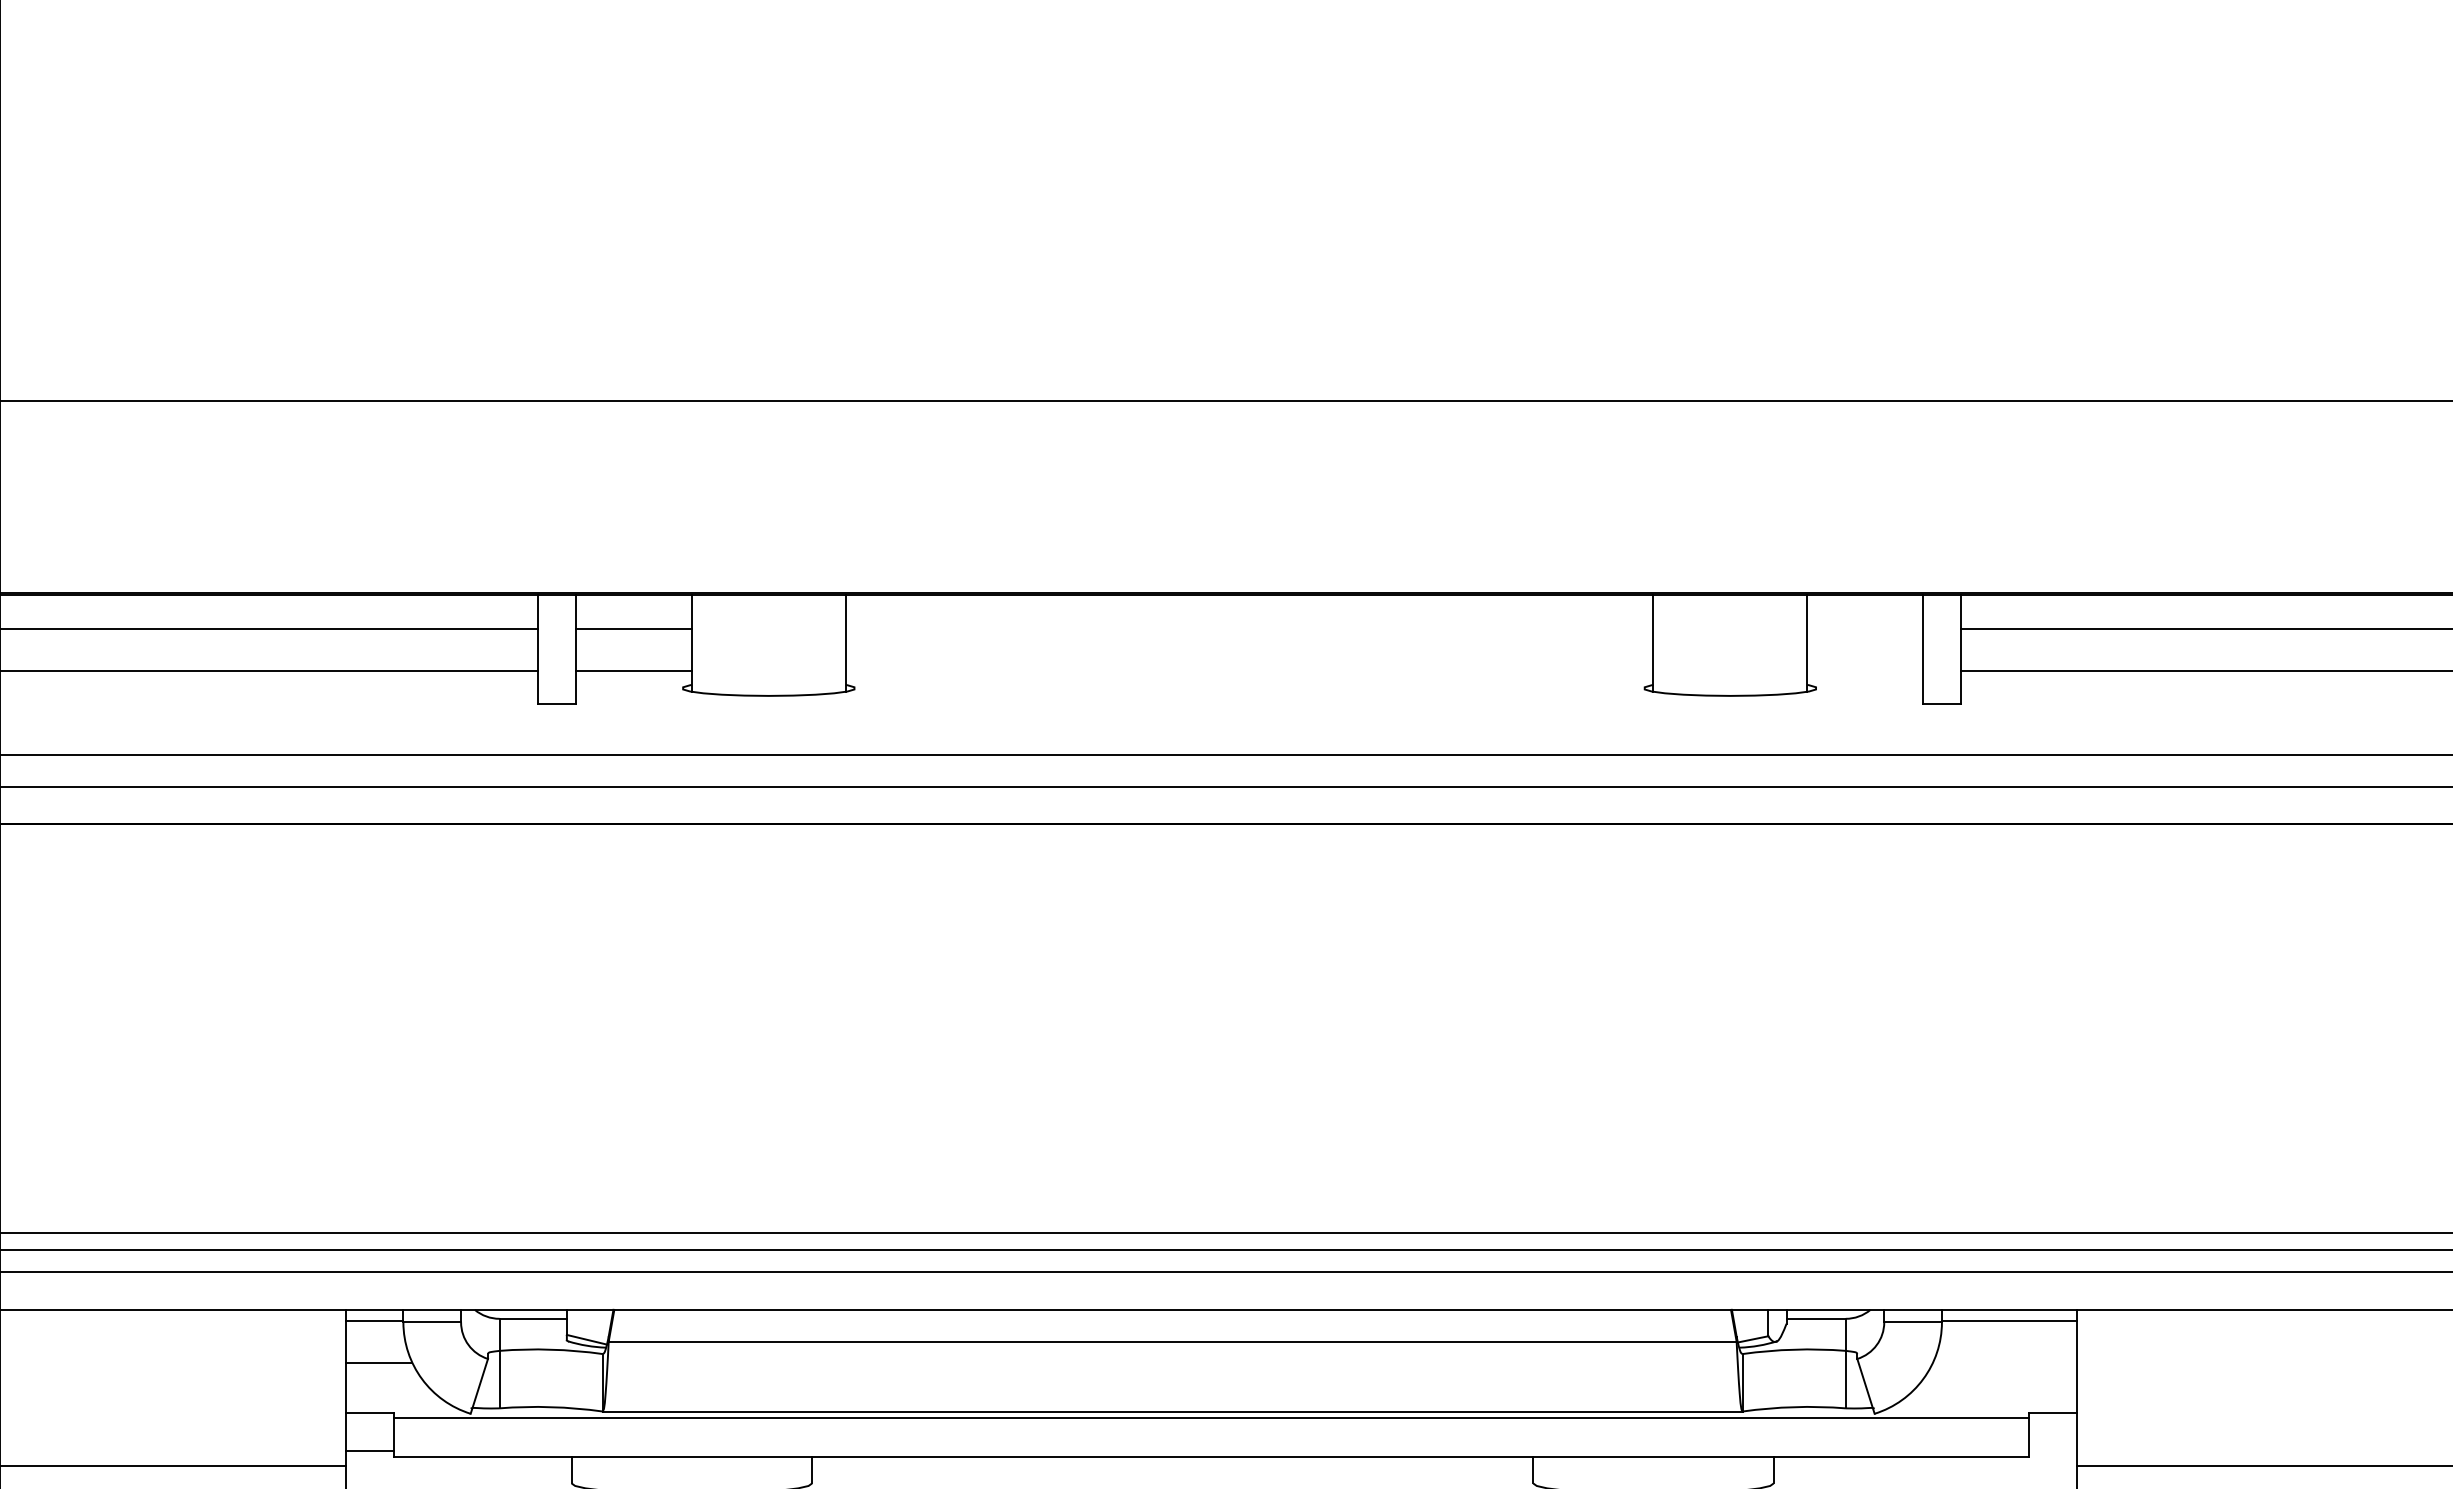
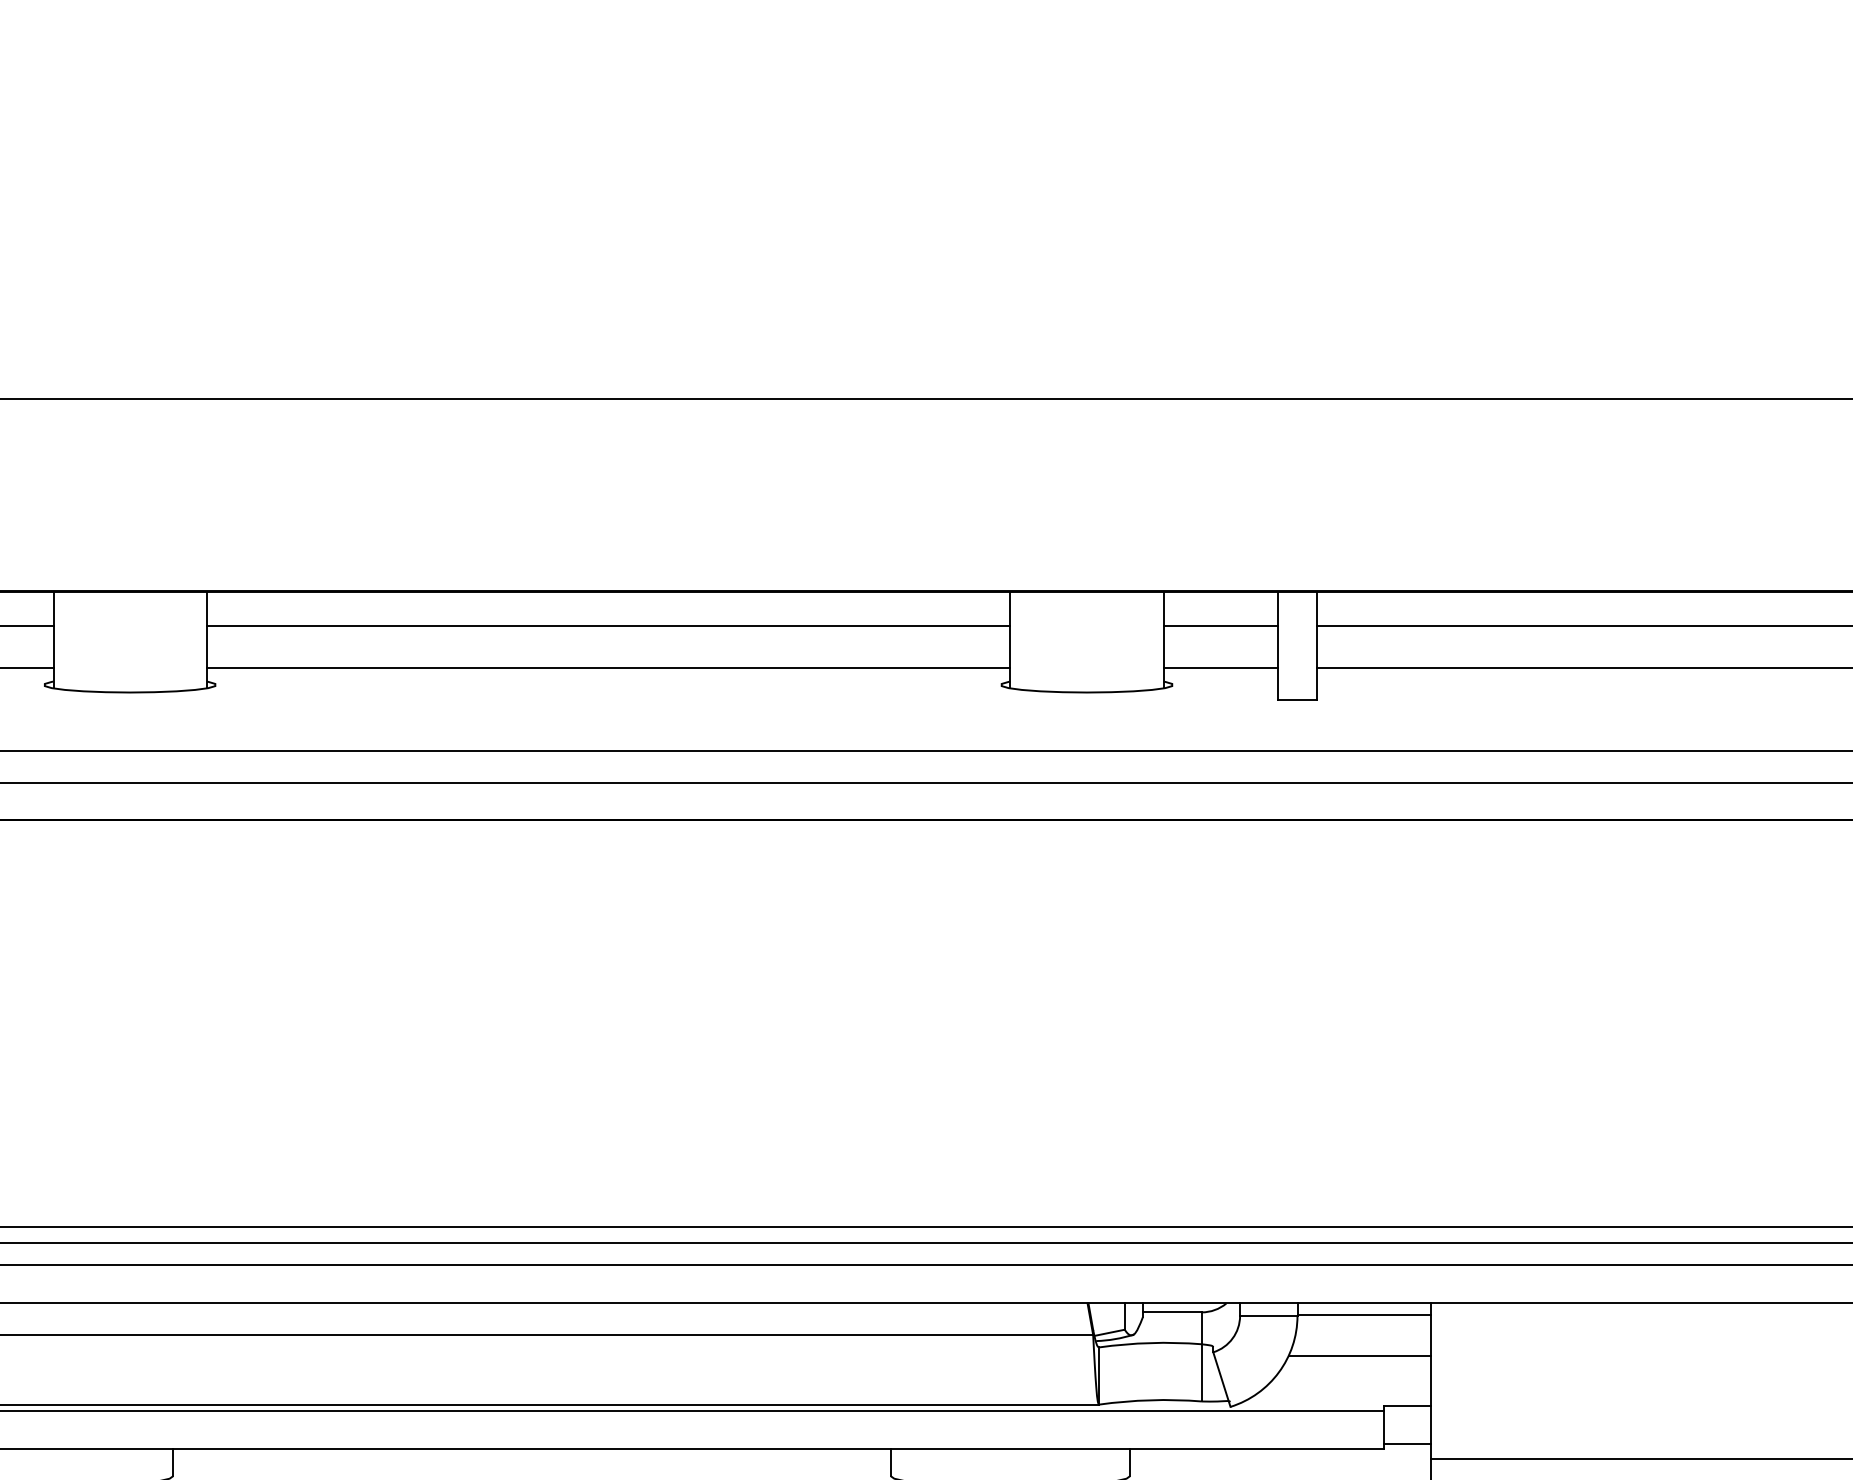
line: (1249, 629) -> (608, 626), added
line: (1864, 629) -> (1220, 626), added
line: (1249, 670) -> (608, 667), added
line: (1864, 670) -> (1220, 667), added
line: (2004, 1362) -> (1359, 1355), added
line: (2052, 1451) -> (1407, 1444), added

